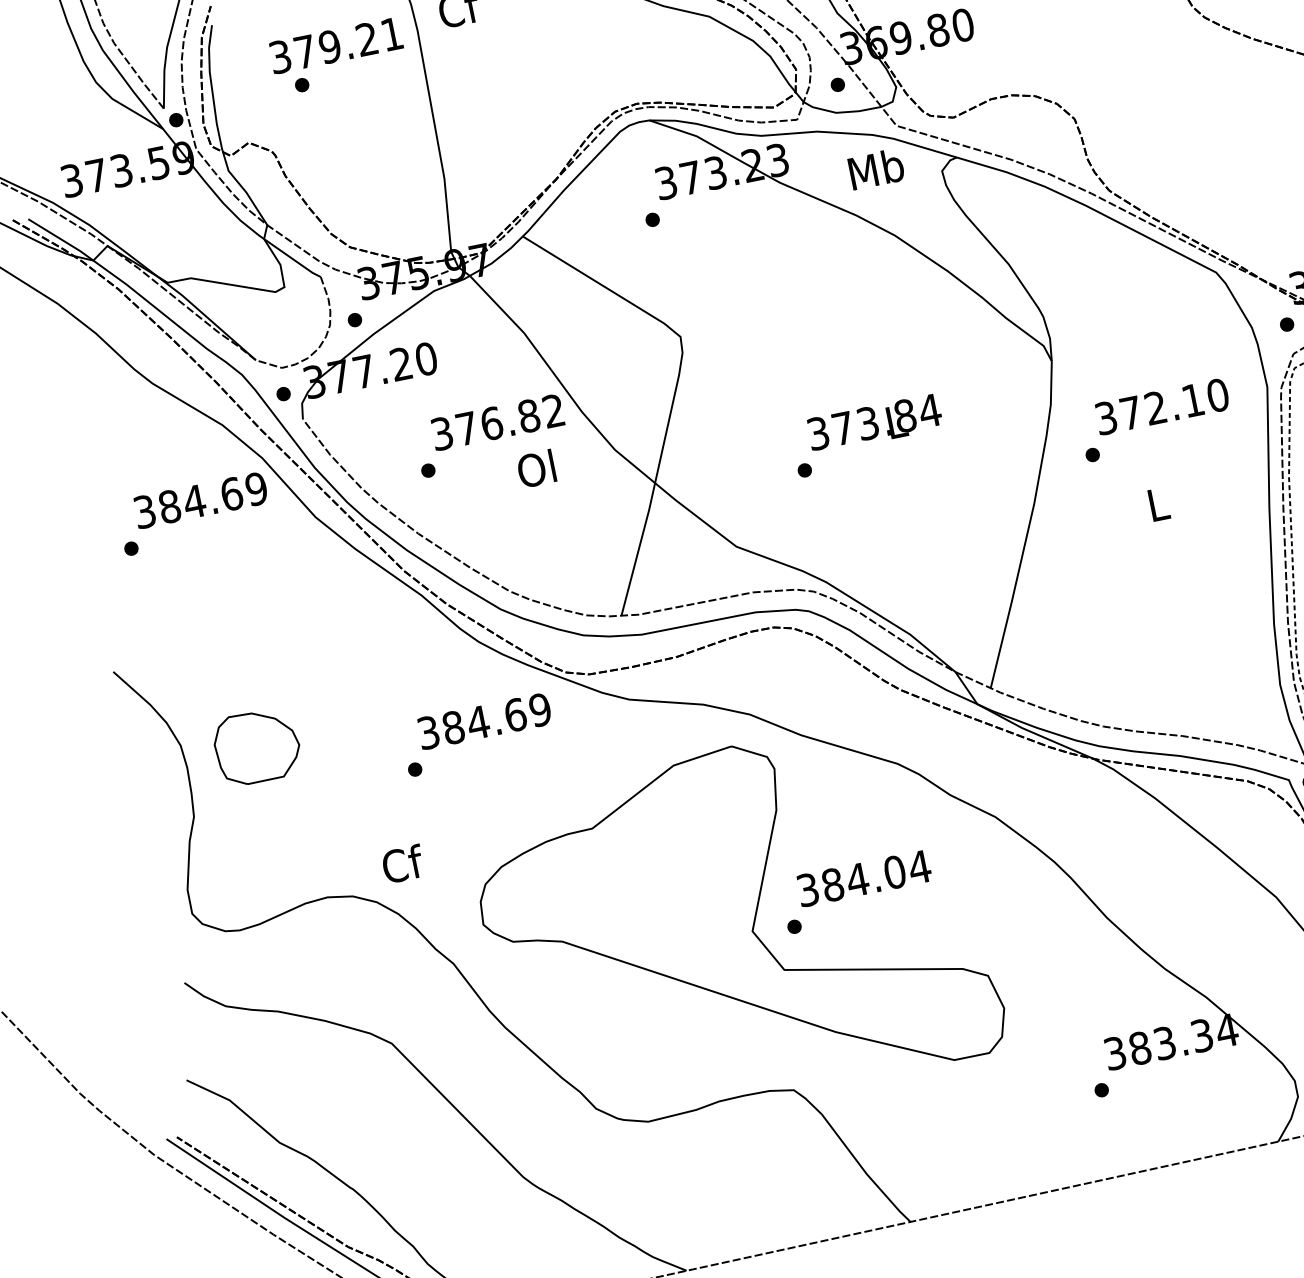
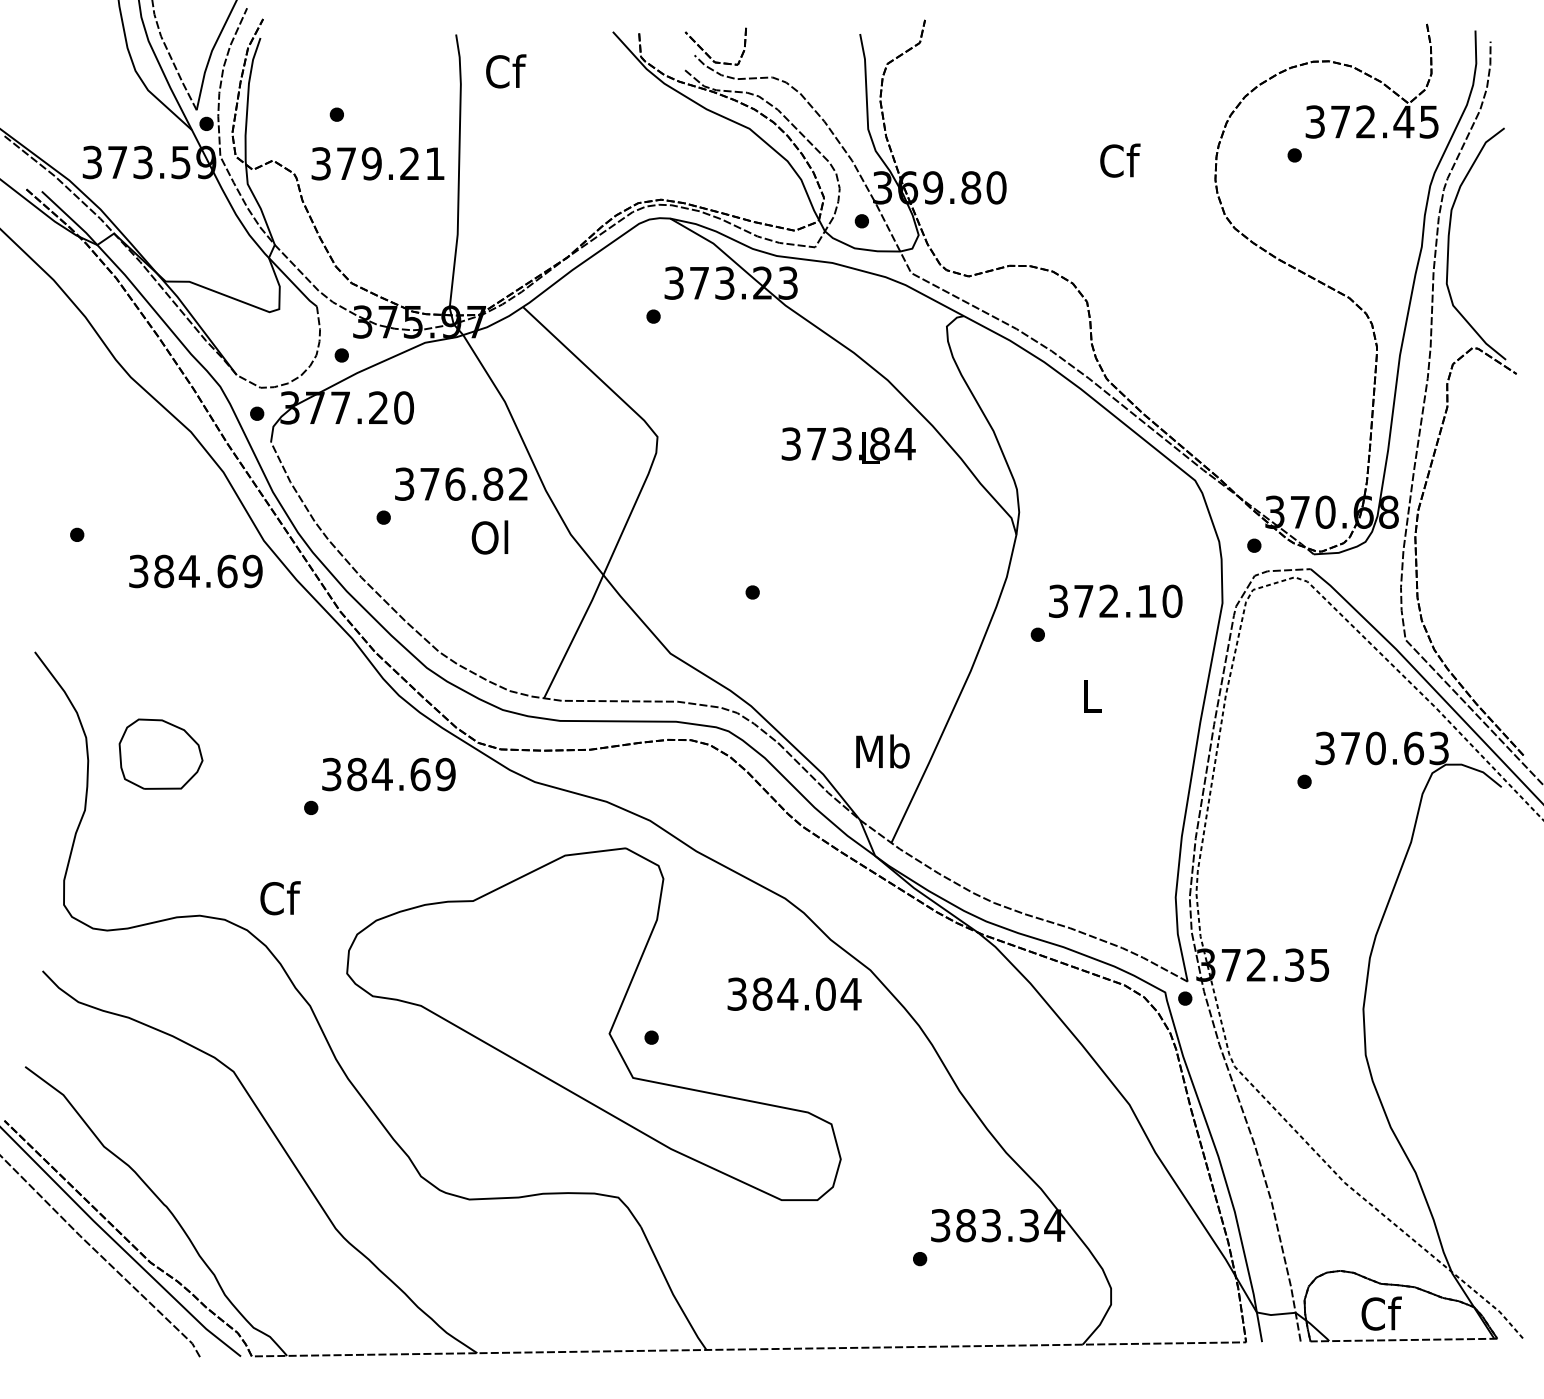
text: (335, 45) -> (377, 163), moved
text: (876, 169) -> (882, 751), moved
text: (874, 423) -> (848, 445), moved
text: (200, 500) -> (195, 571), moved
text: (864, 877) -> (794, 993), moved

